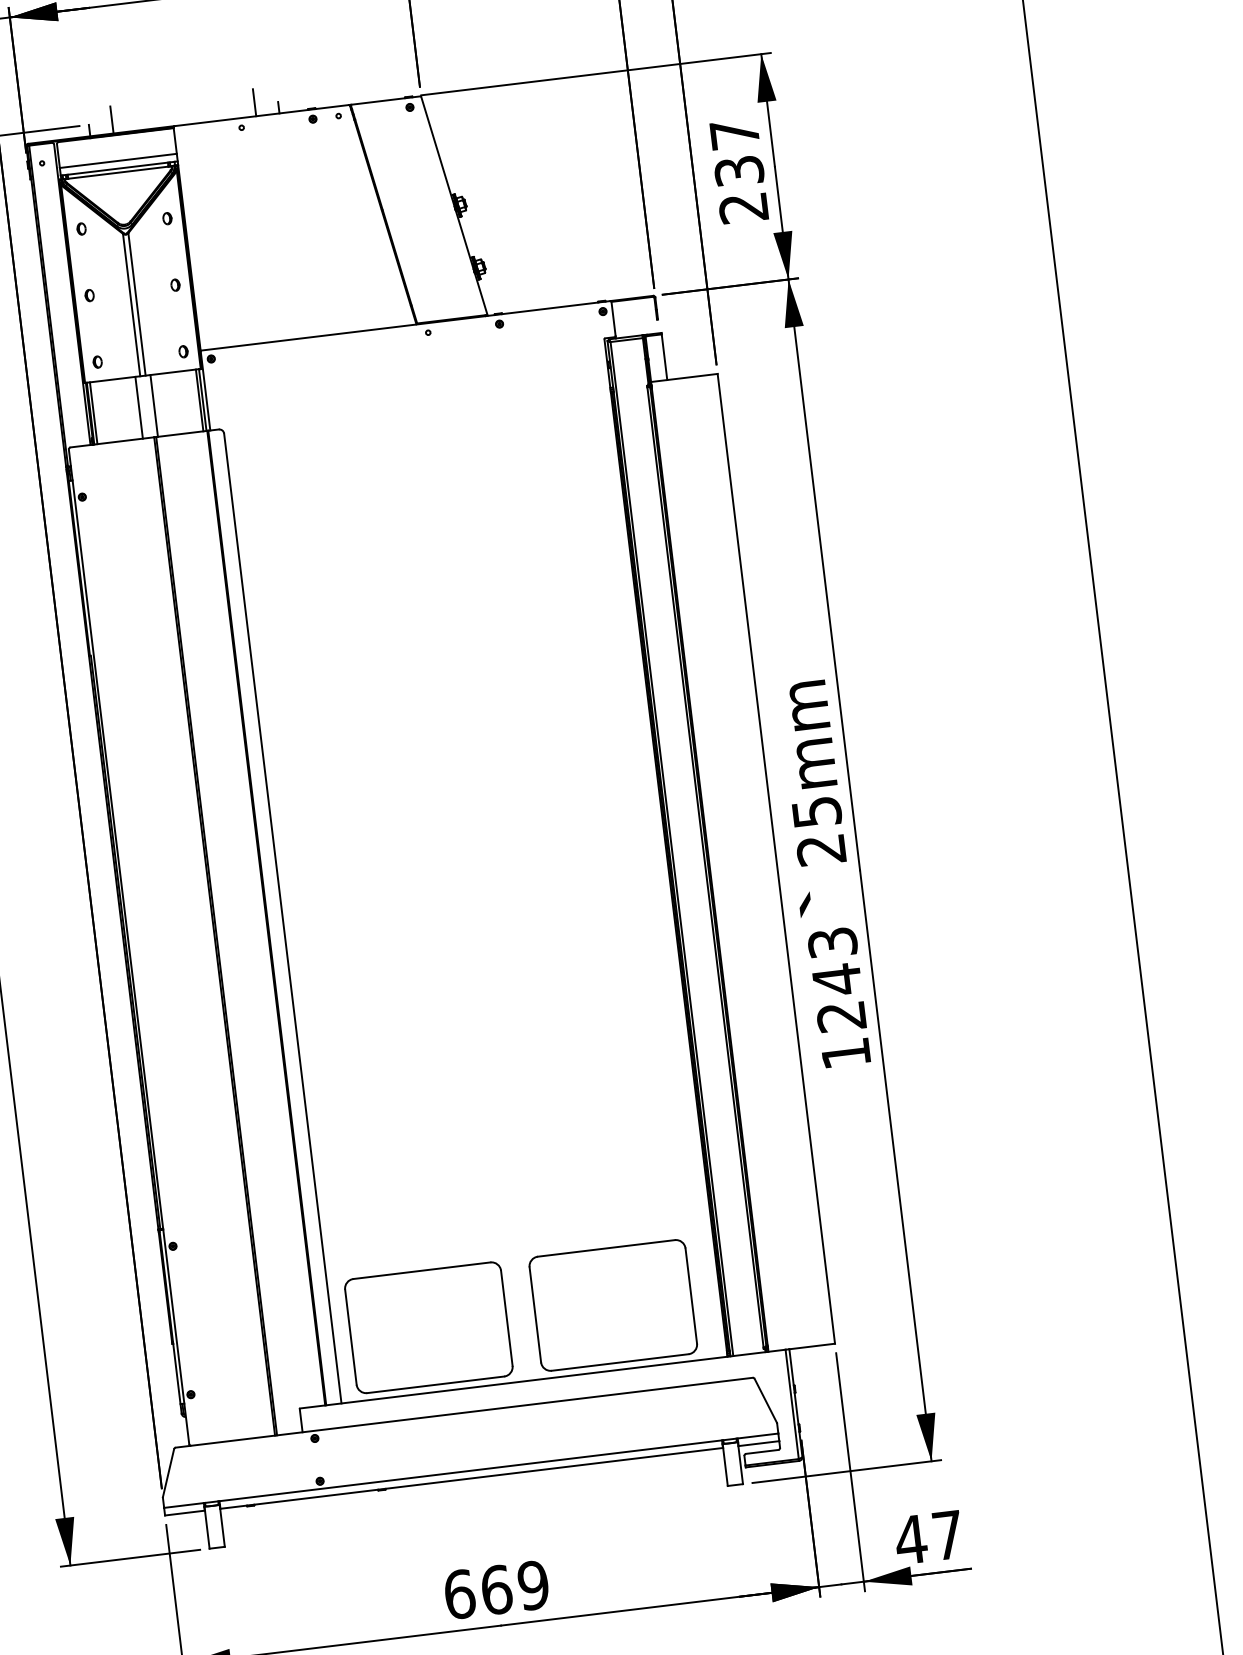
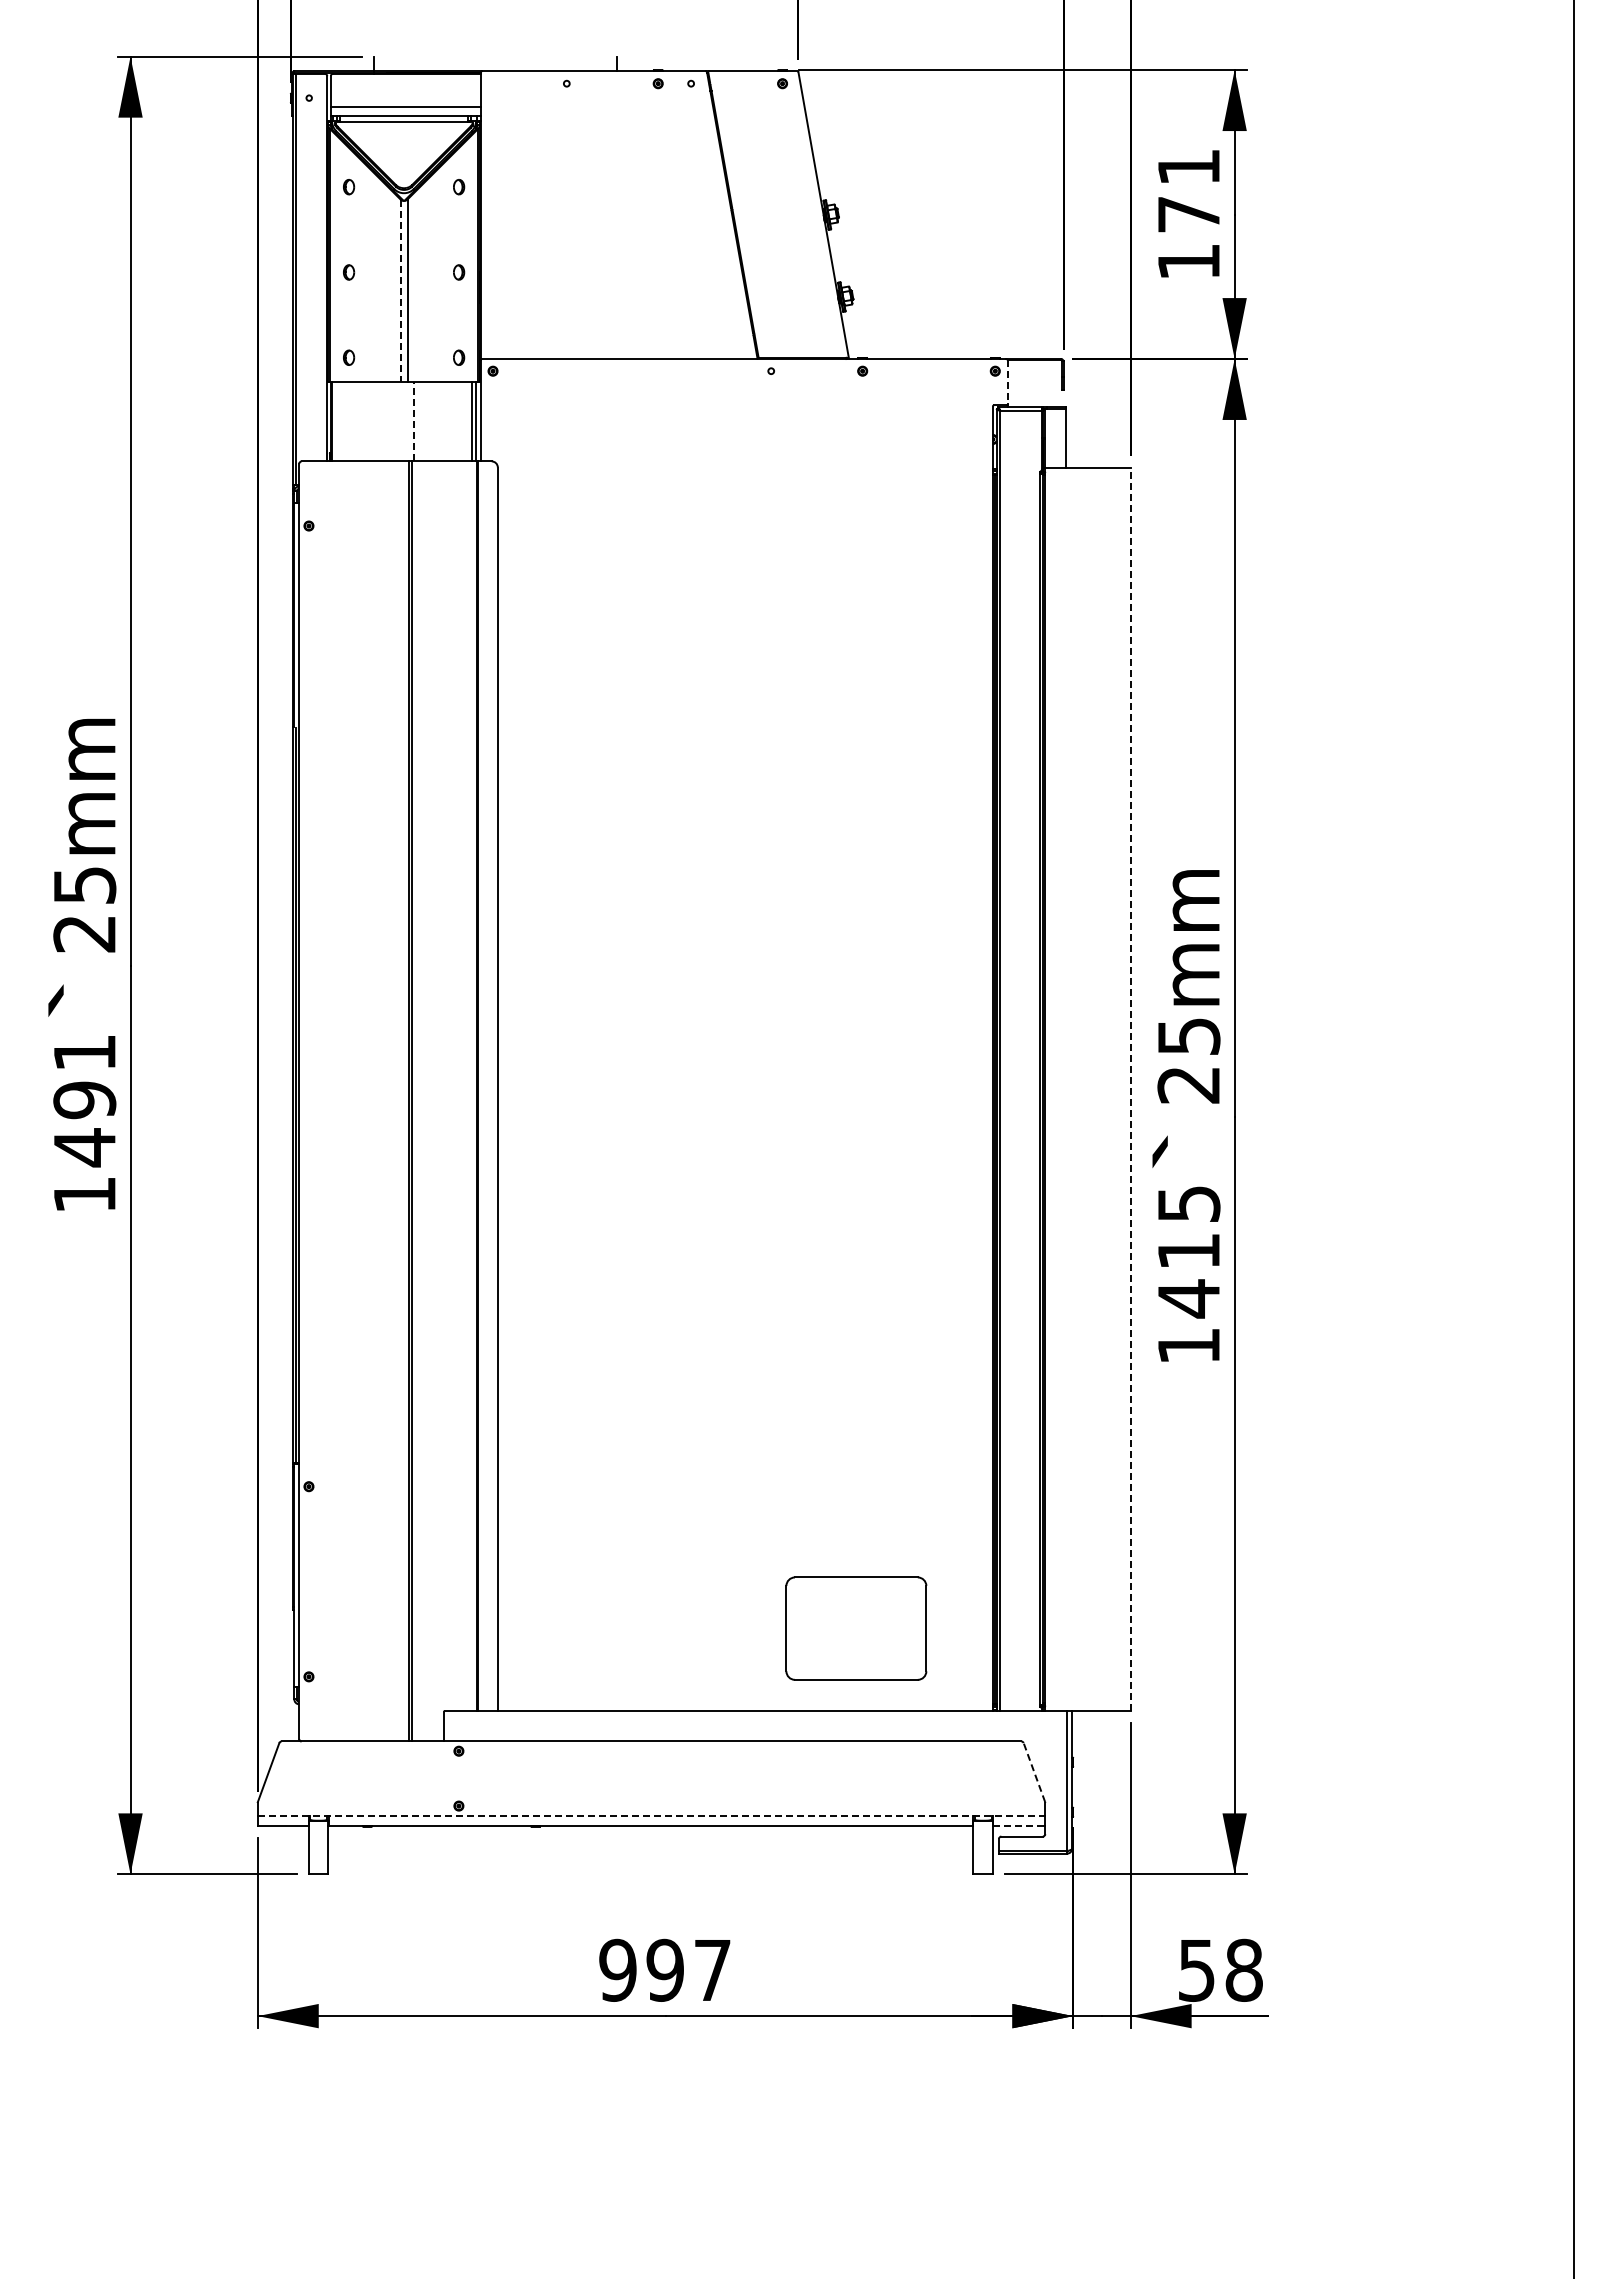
line: (254, 102) -> (586, 53), removed
line: (112, 119) -> (404, 53), removed
text: (738, 171) -> (1188, 214), 237 -> 171
line: (131, 305) -> (400, 291), solid -> dashed
line: (613, 319) -> (1007, 382), solid -> dashed
line: (154, 405) -> (413, 421), solid -> dashed
line: (139, 407) -> (394, 421), removed
line: (93, 412) -> (336, 421), removed
line: (776, 859) -> (1130, 1089), solid -> dashed
text: (836, 980) -> (1188, 1252), 1243 -> 1415
part: (613, 1305) -> (856, 1628), size x0.7
part: (428, 1327) -> (619, 1628), removed
line: (765, 1400) -> (1034, 1772), solid -> dashed
line: (759, 1443) -> (1019, 1825), solid -> dashed
line: (471, 1470) -> (651, 1815), solid -> dashed
text: (928, 1536) -> (1219, 1969), 47 -> 58
text: (496, 1589) -> (665, 1969), 669 -> 997

